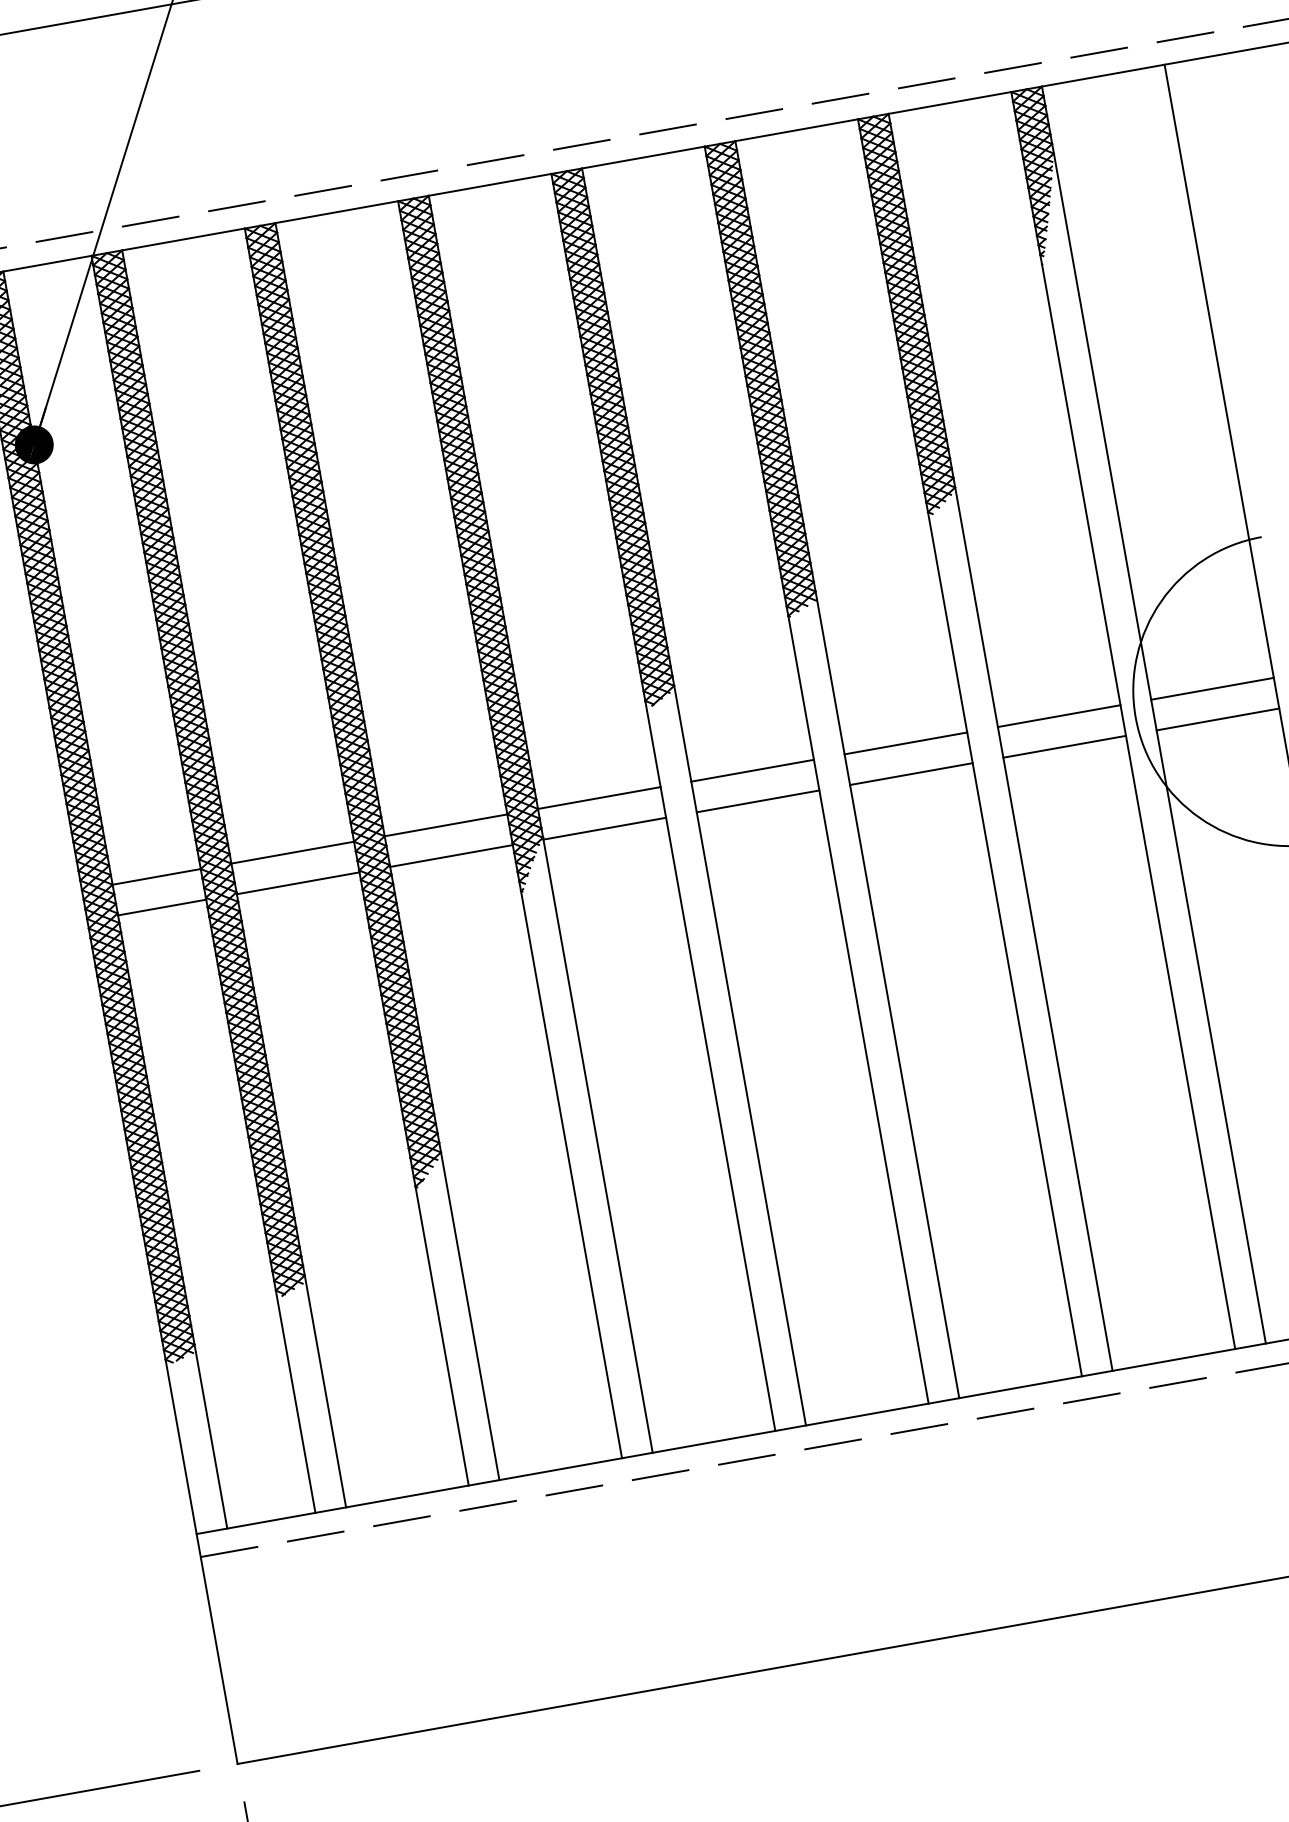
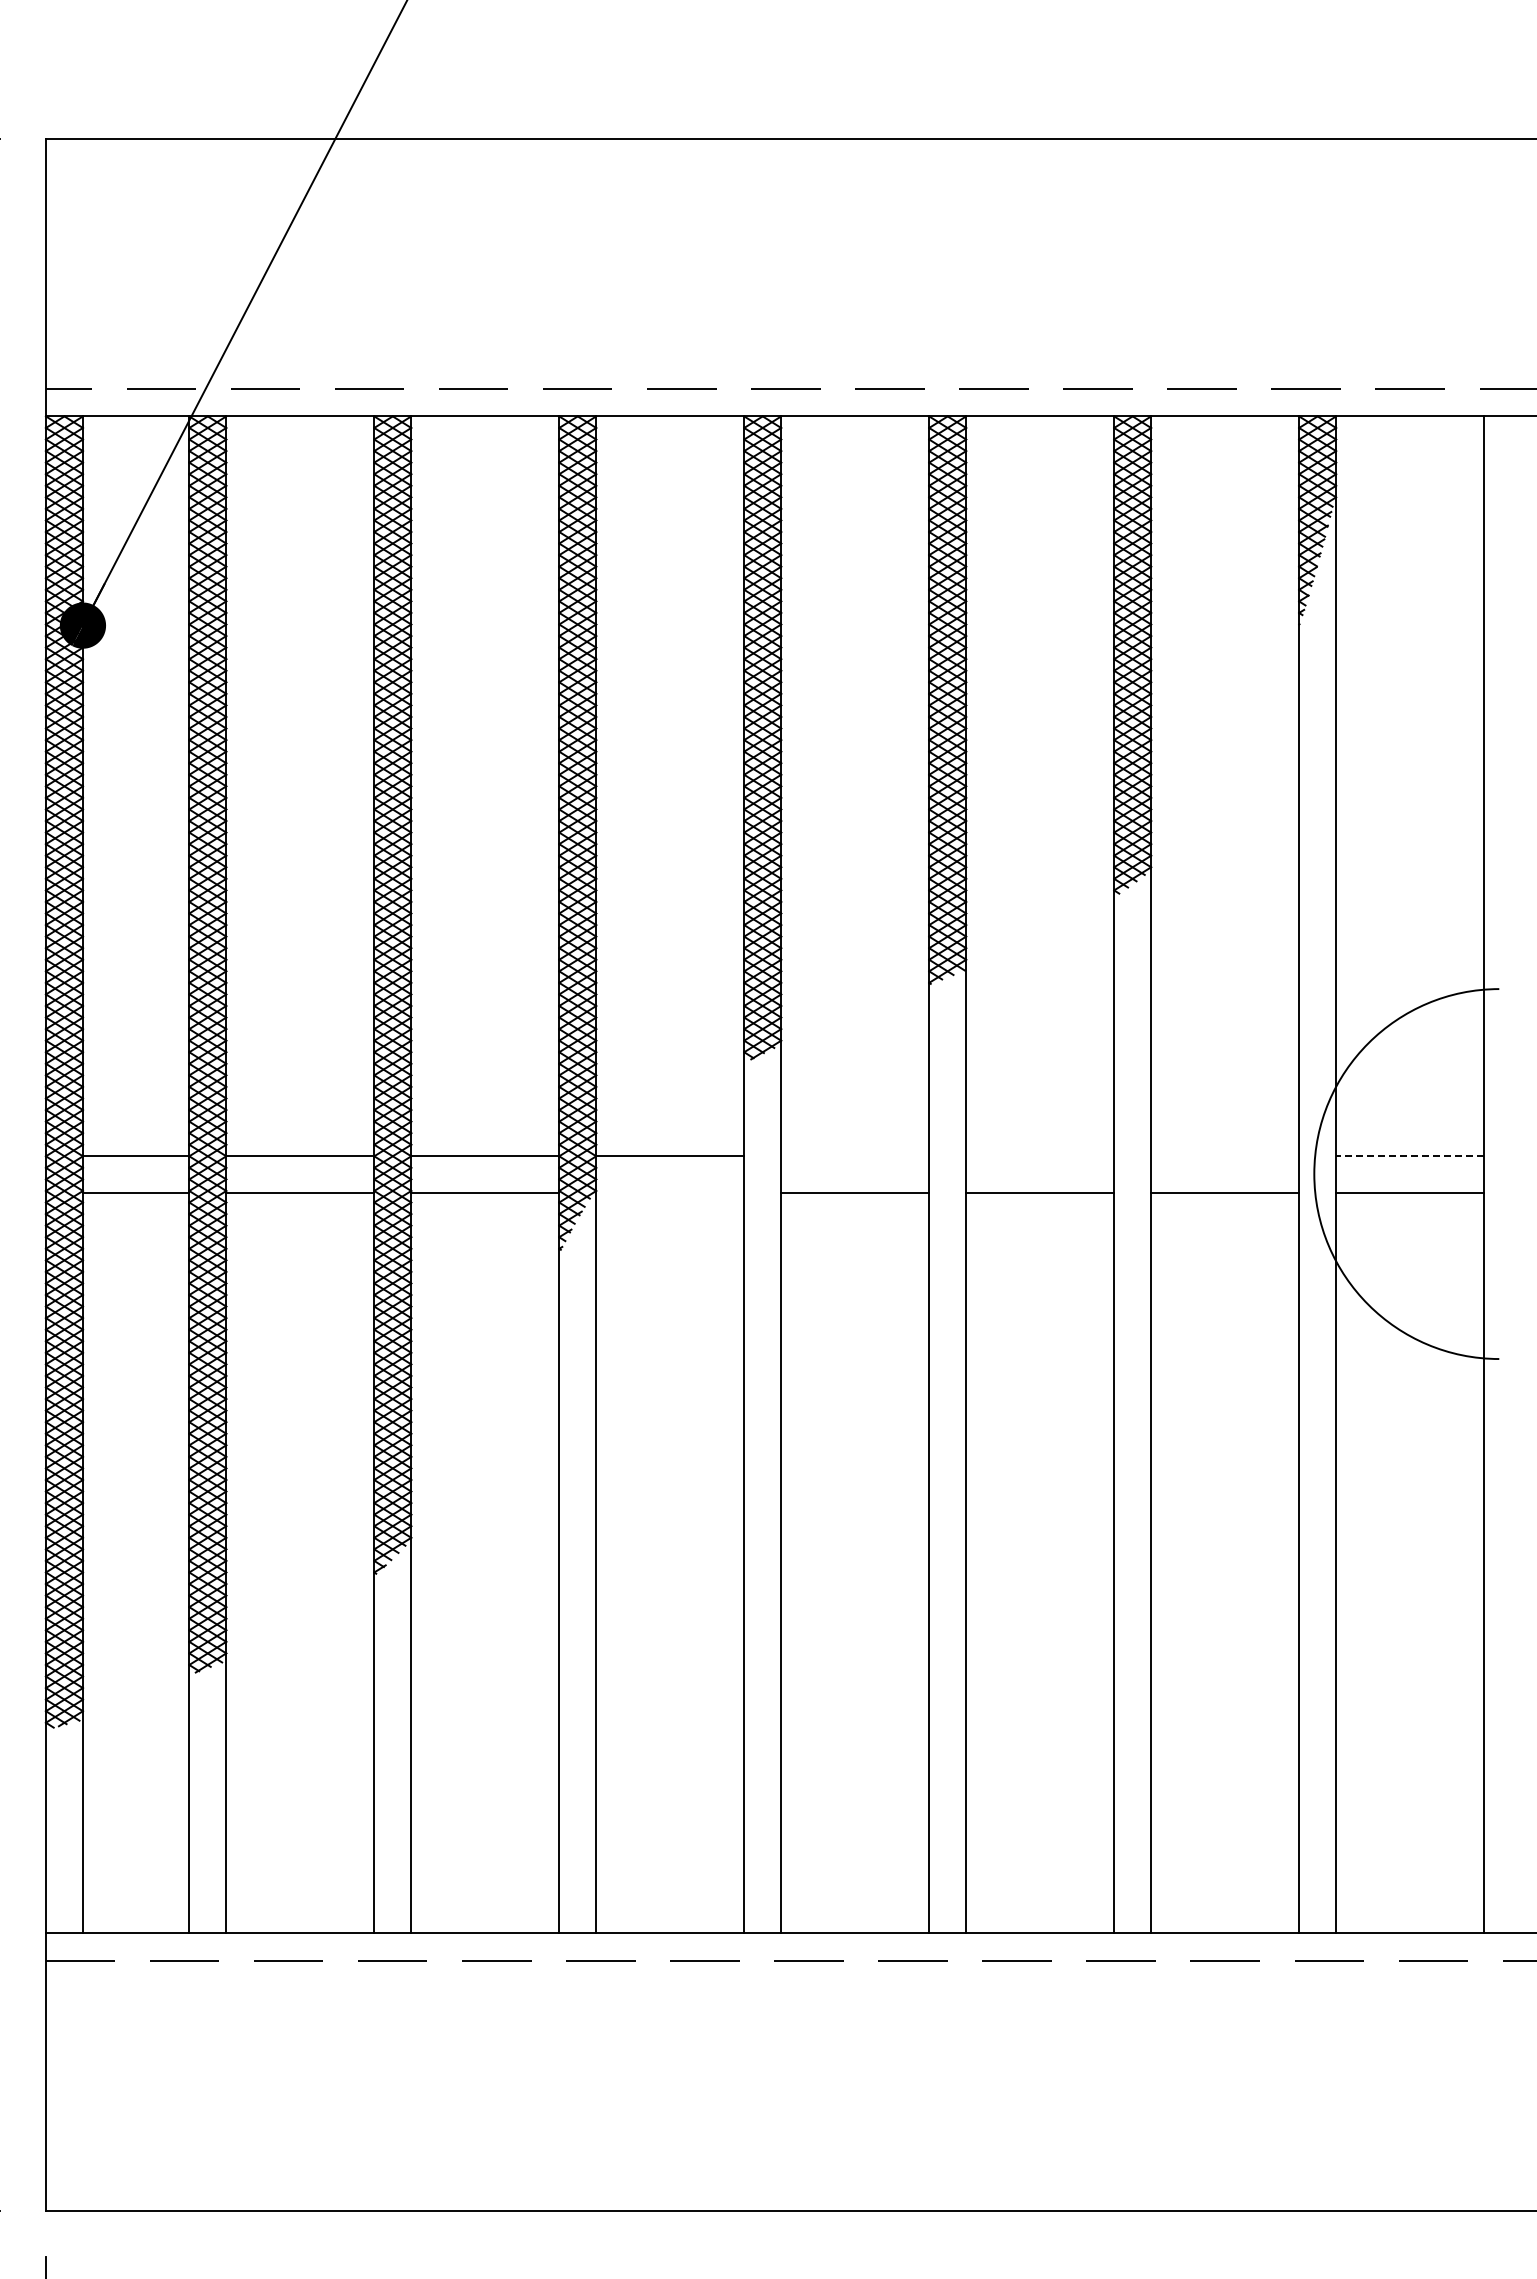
line: (1212, 688) -> (1410, 1156), solid -> dashed
line: (1059, 716) -> (1225, 1156), removed
line: (906, 743) -> (1040, 1156), removed
line: (752, 770) -> (855, 1156), removed
line: (605, 828) -> (670, 1193), removed

